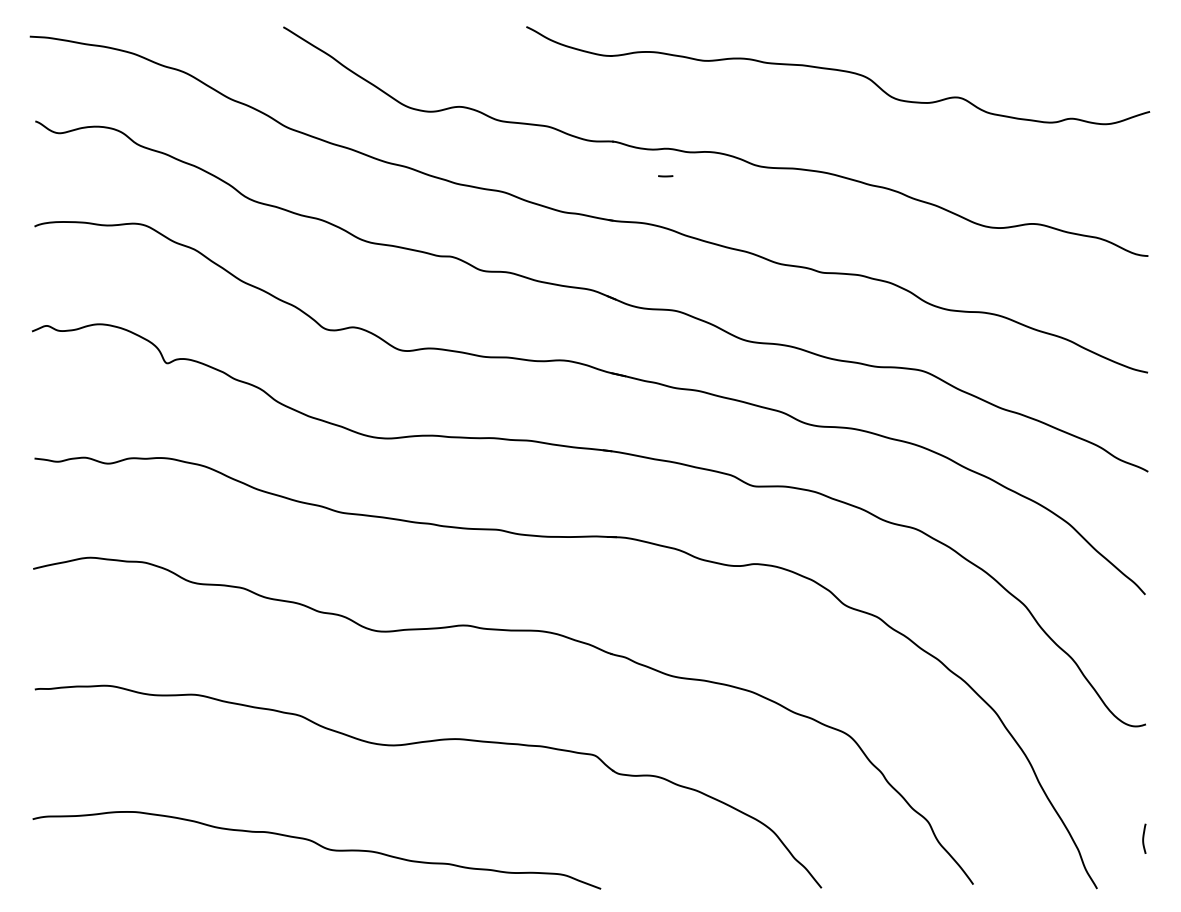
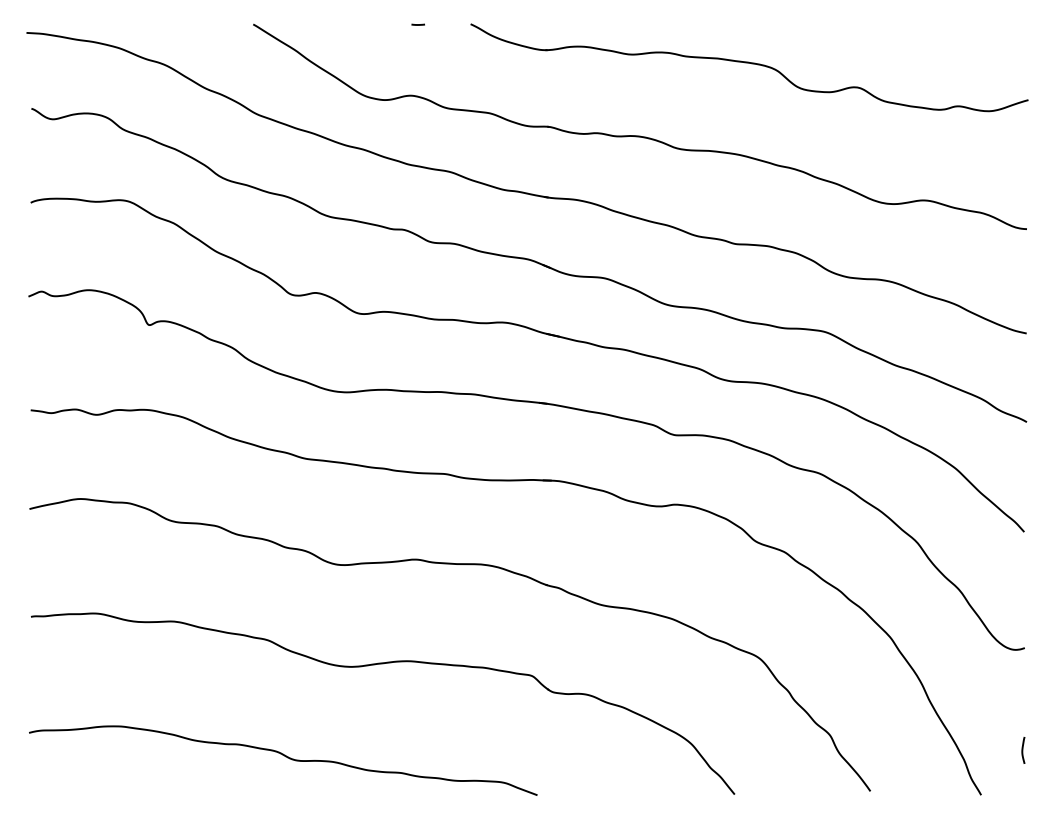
line: (664, 175) -> (417, 24), moved

